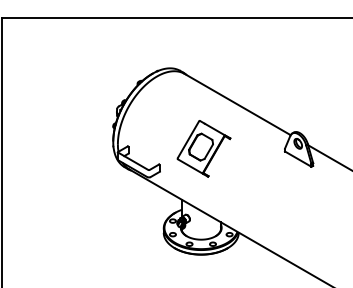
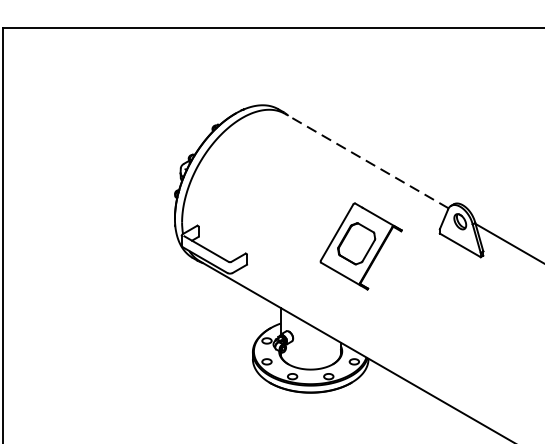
line: (237, 104) -> (366, 161), solid -> dashed
part: (203, 148) -> (360, 245), moved

